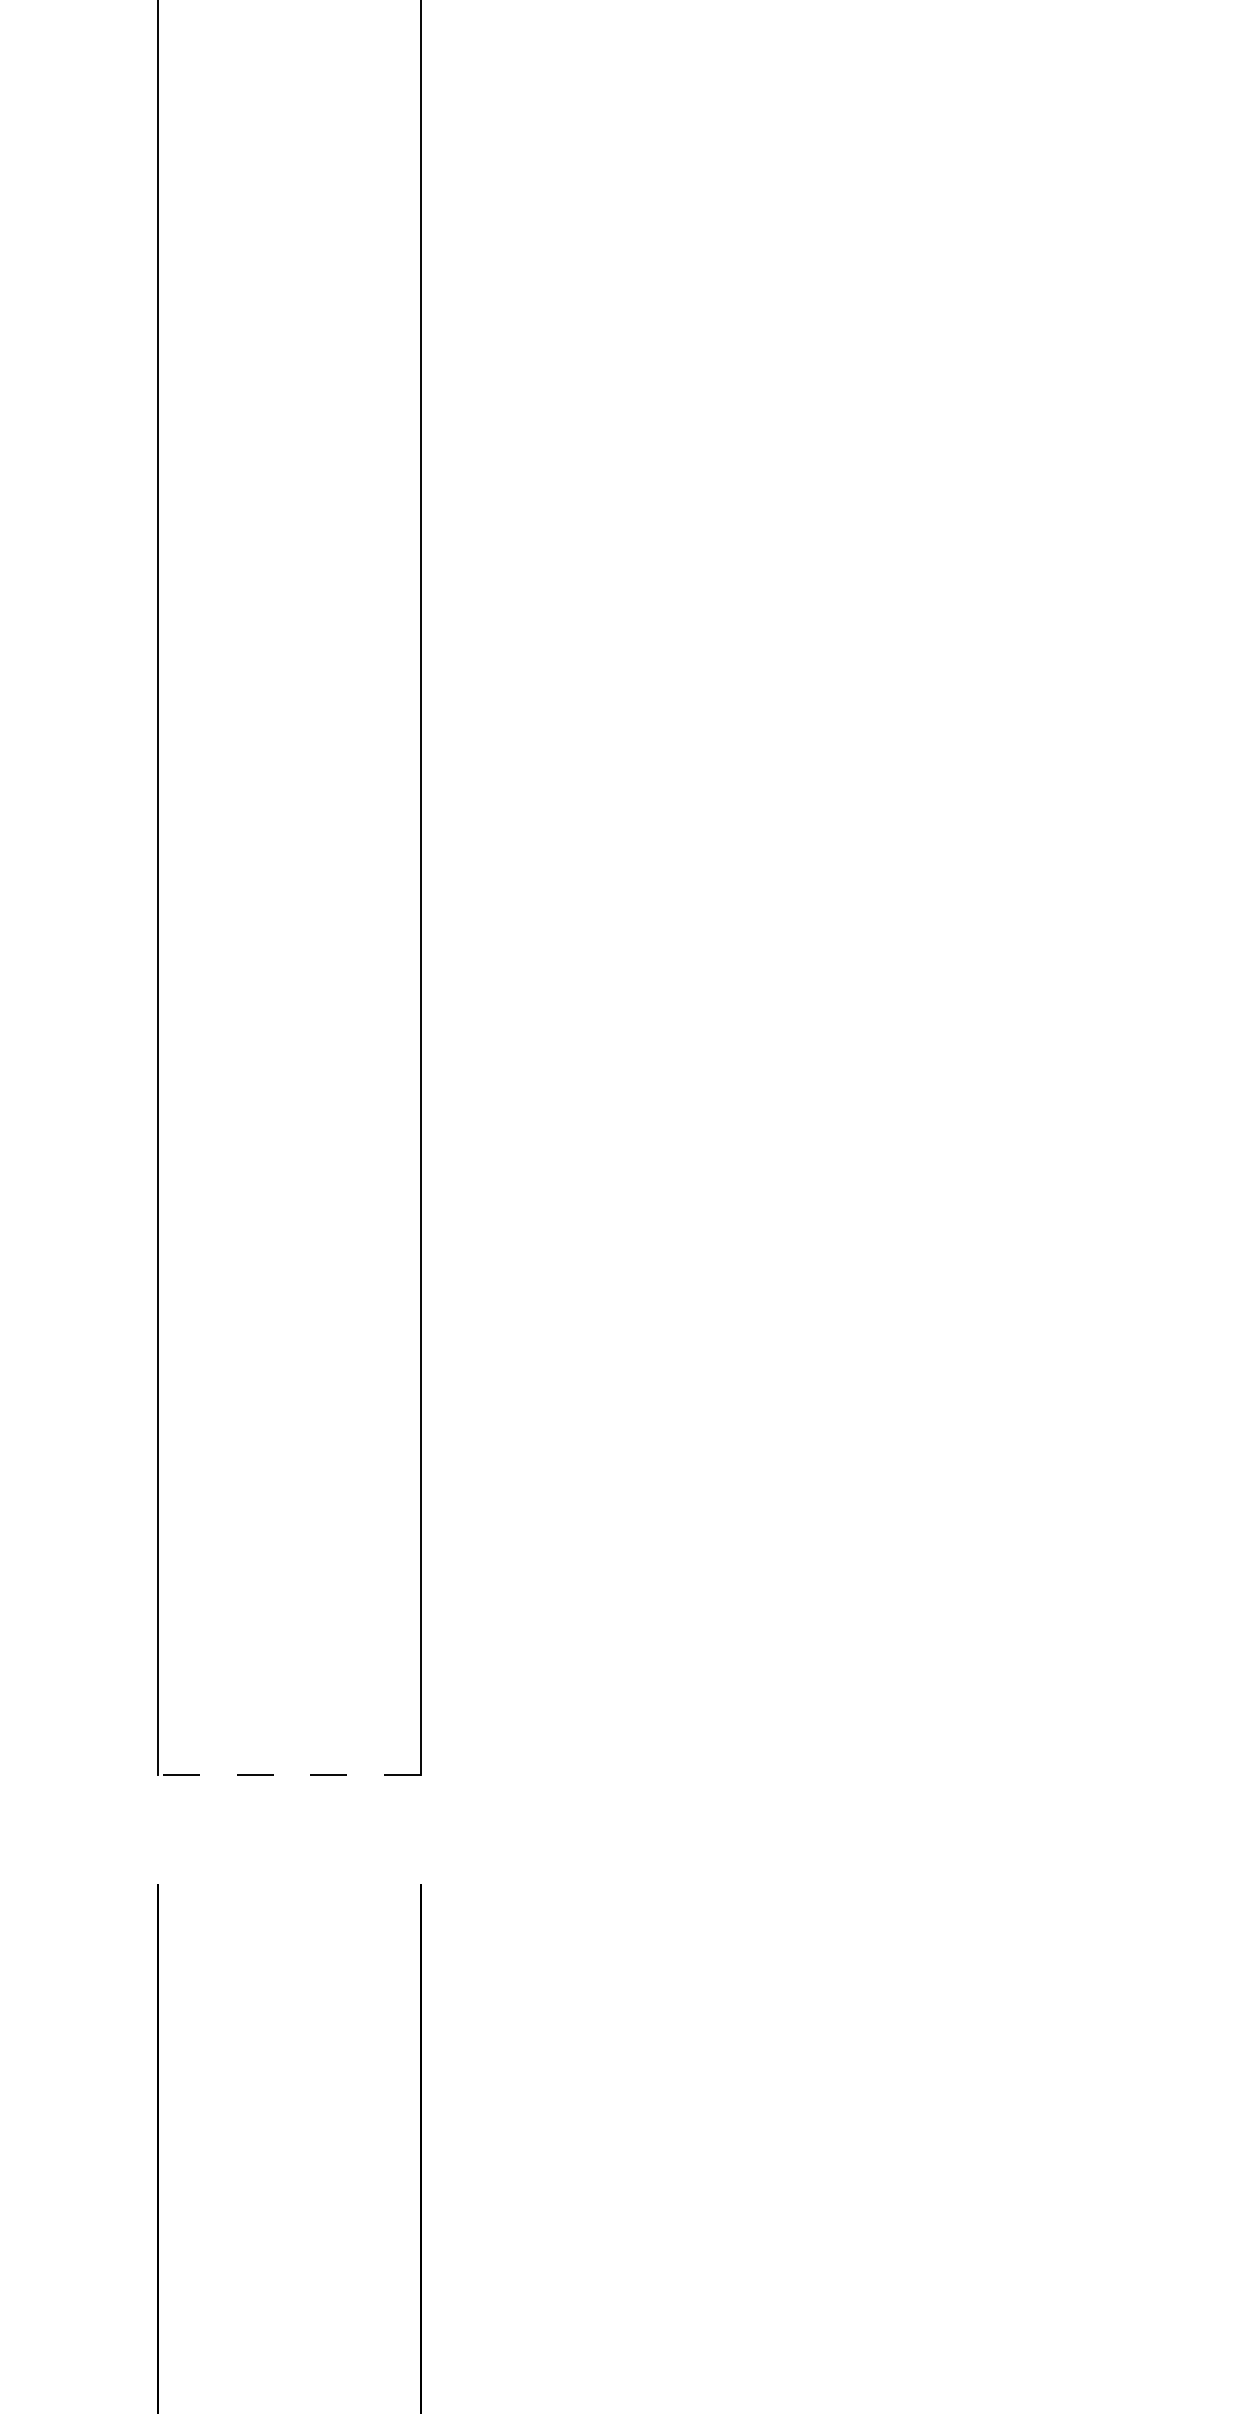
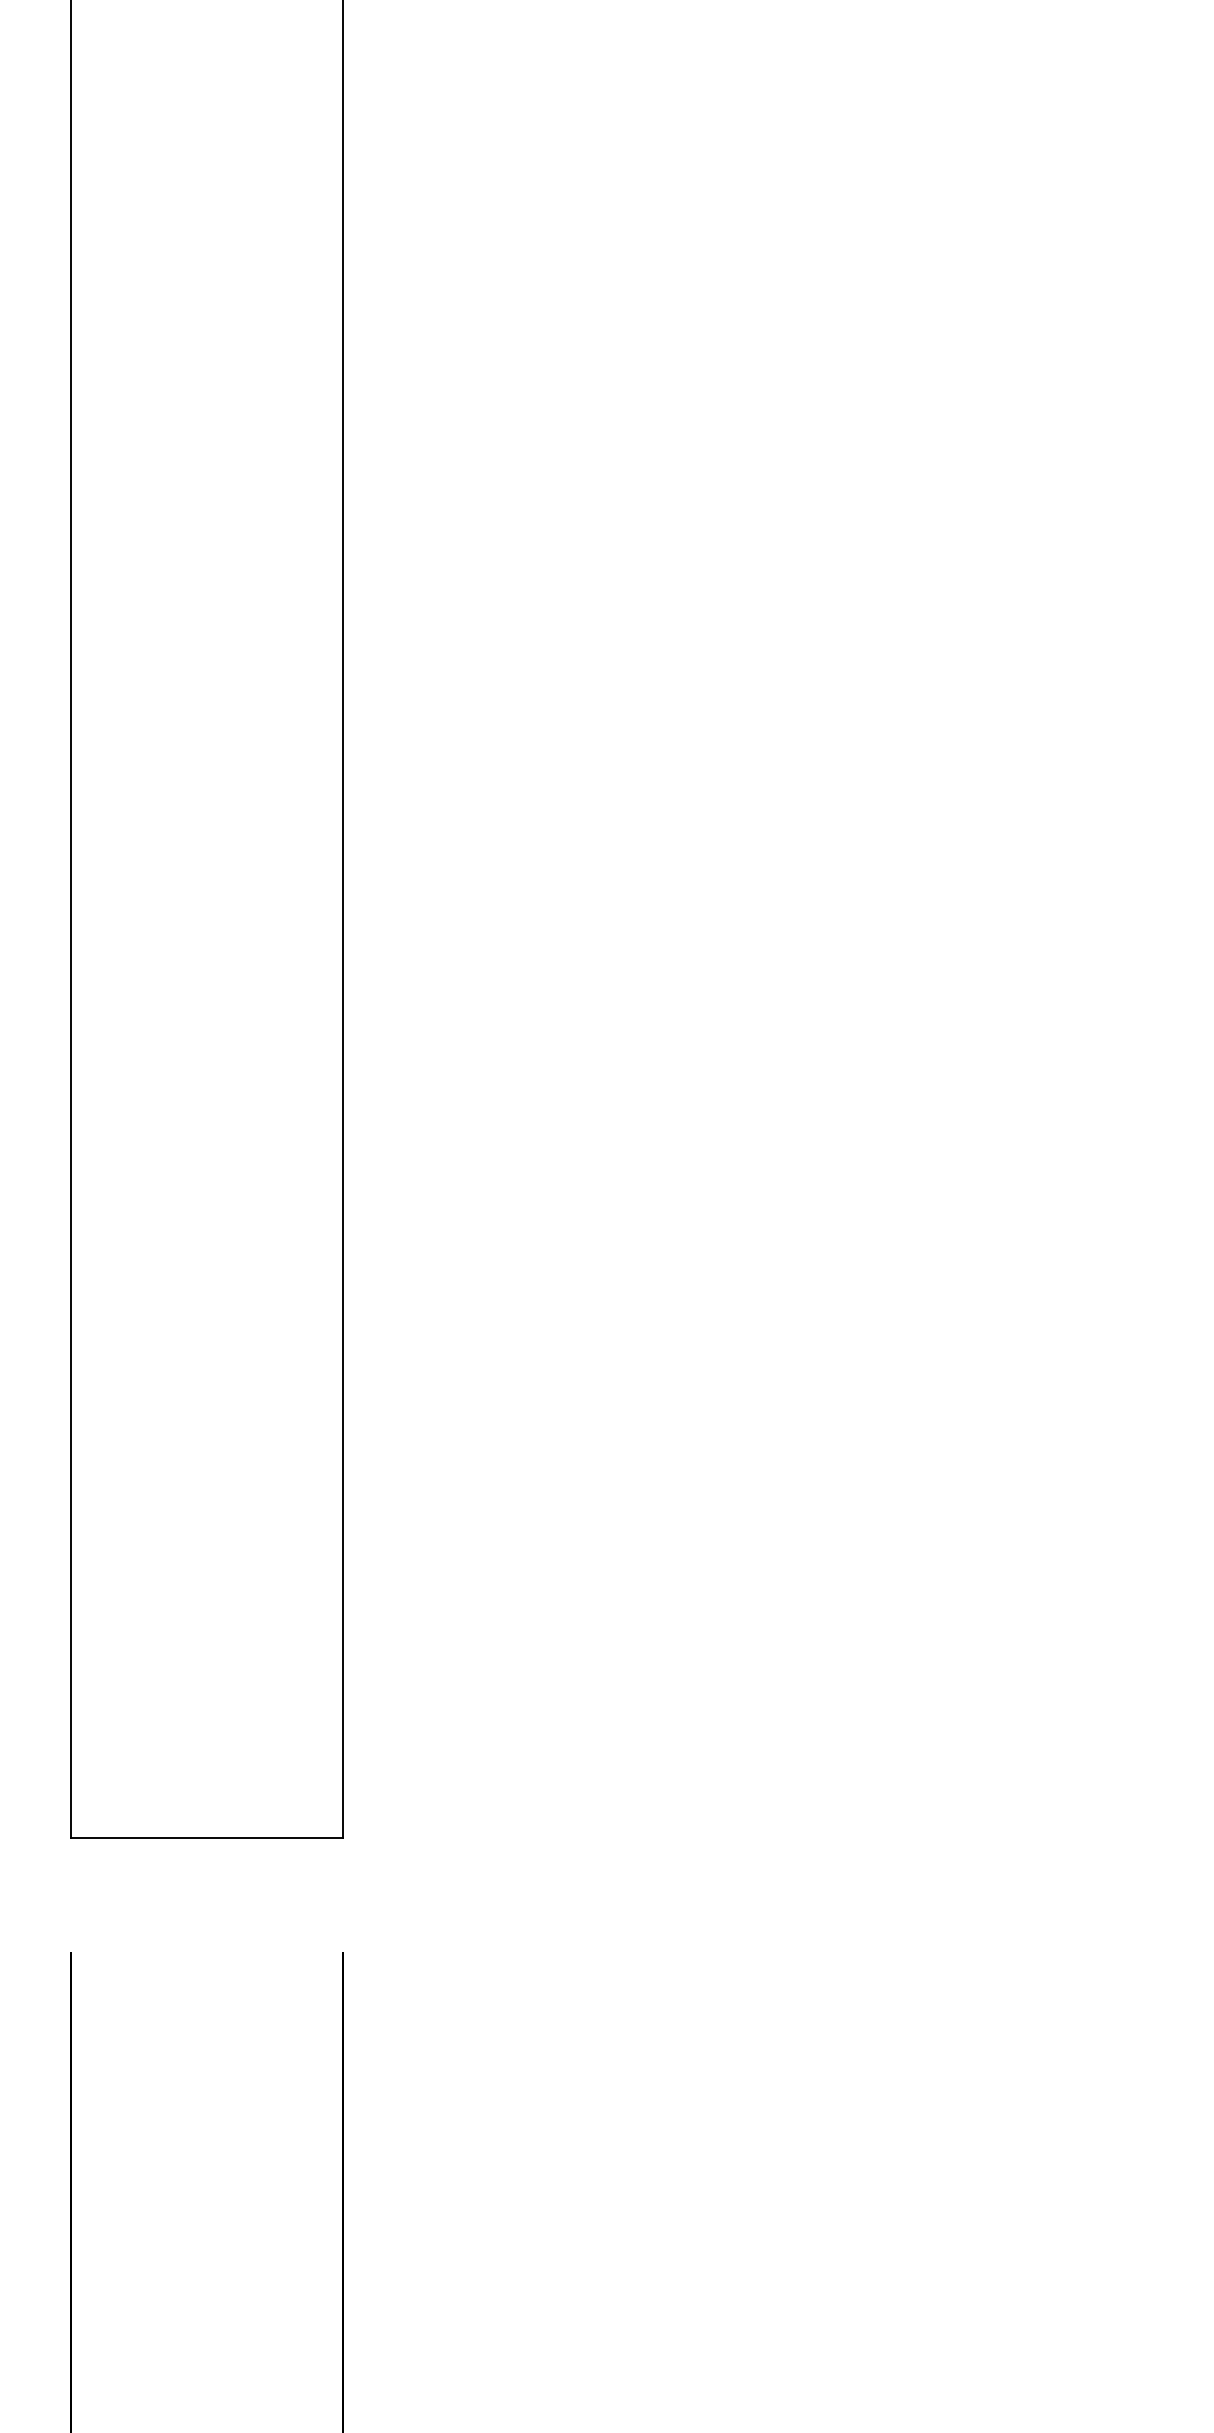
line: (288, 1774) -> (205, 1838), dashed -> solid

